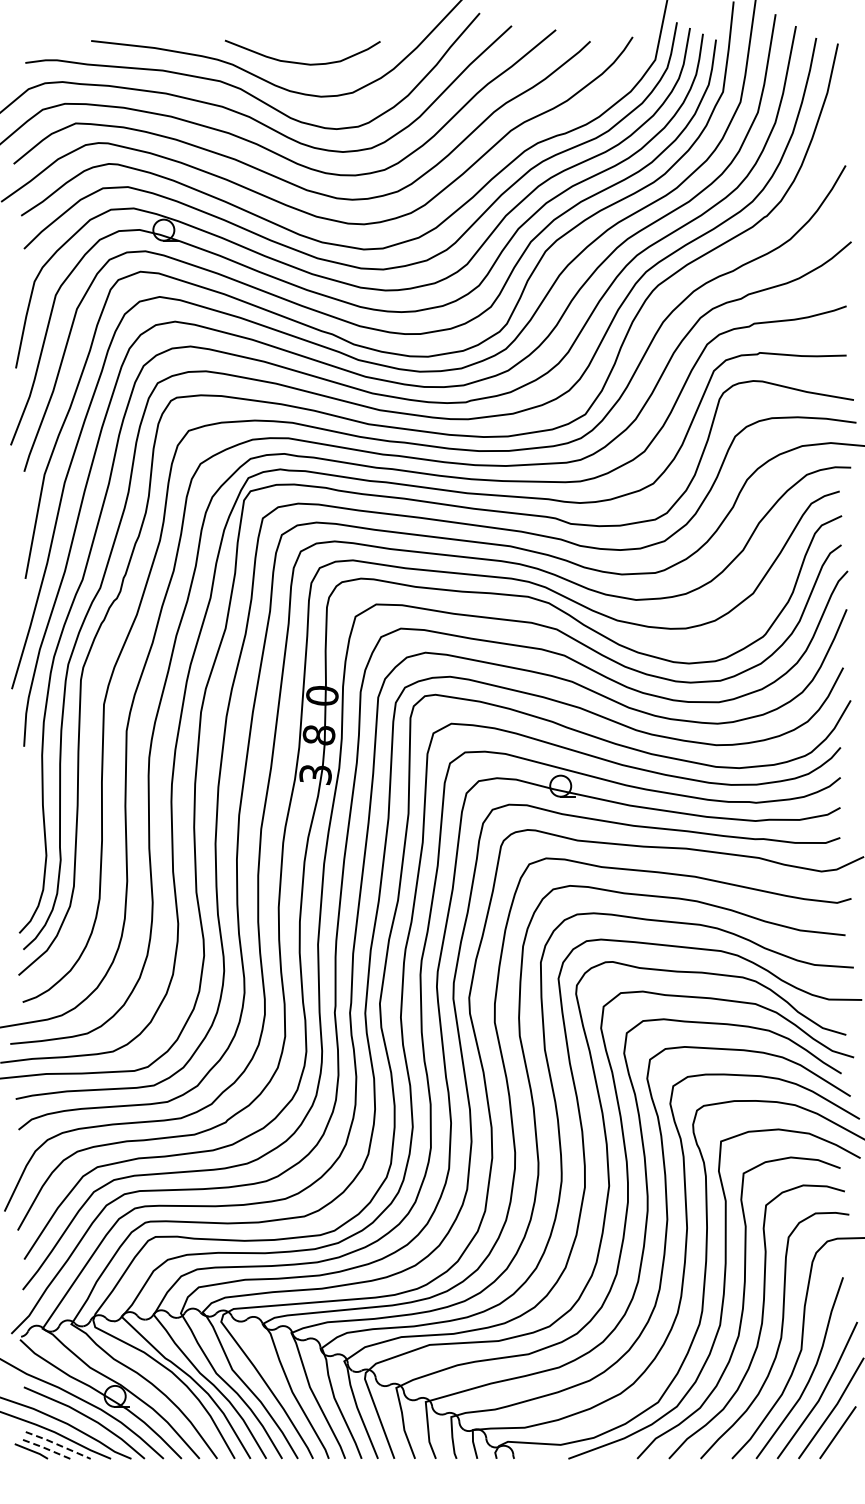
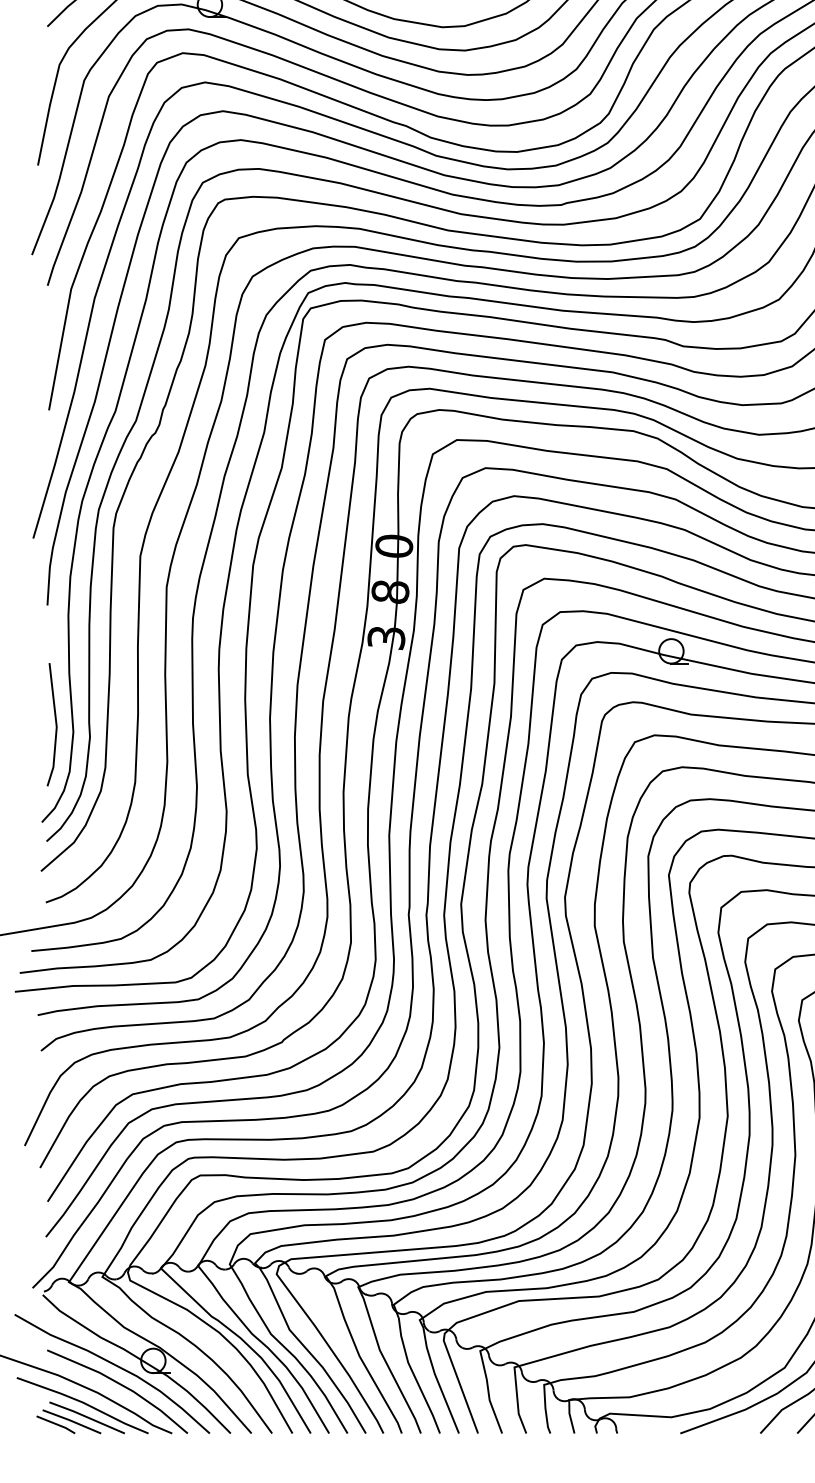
line: (30, 848) -> (54, 723), added
line: (58, 1444) -> (87, 1416), dashed -> solid
line: (44, 1447) -> (71, 1420), dashed -> solid

